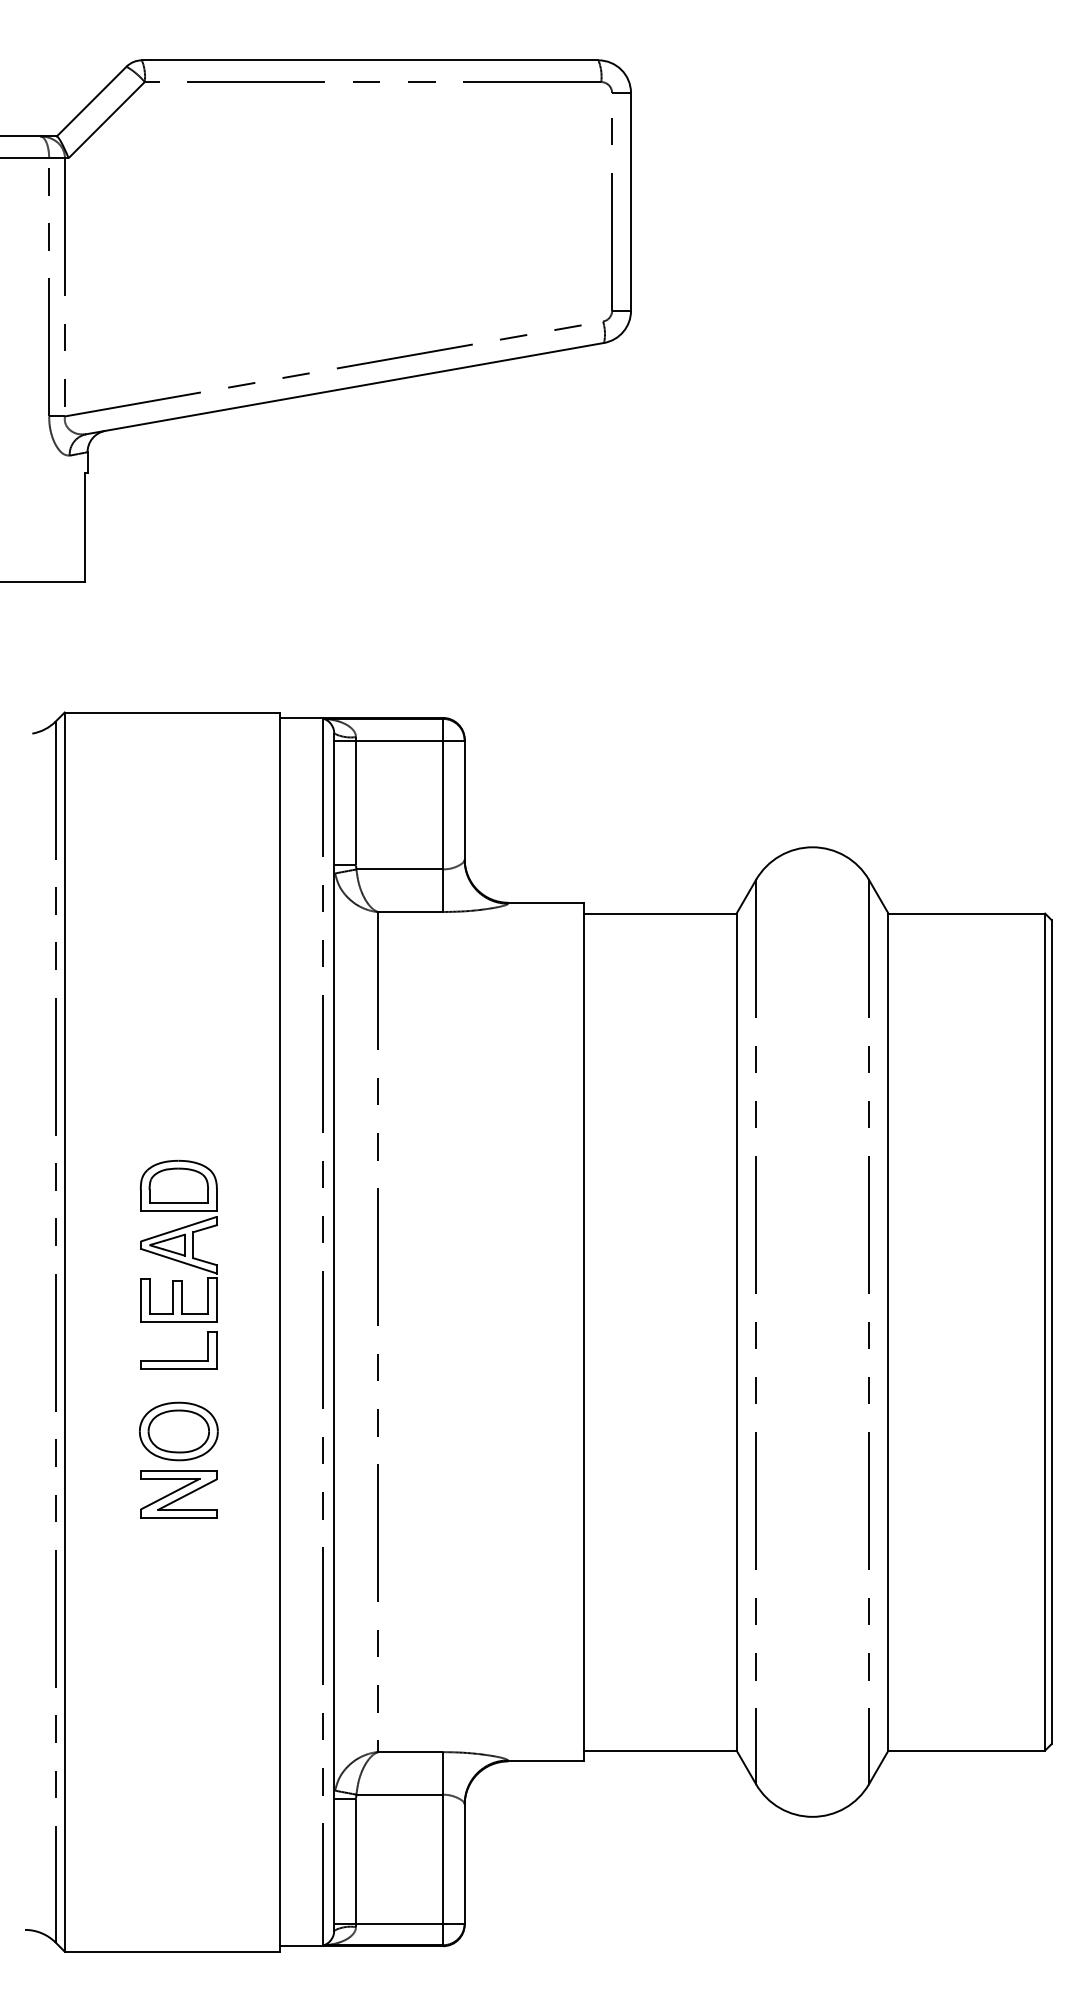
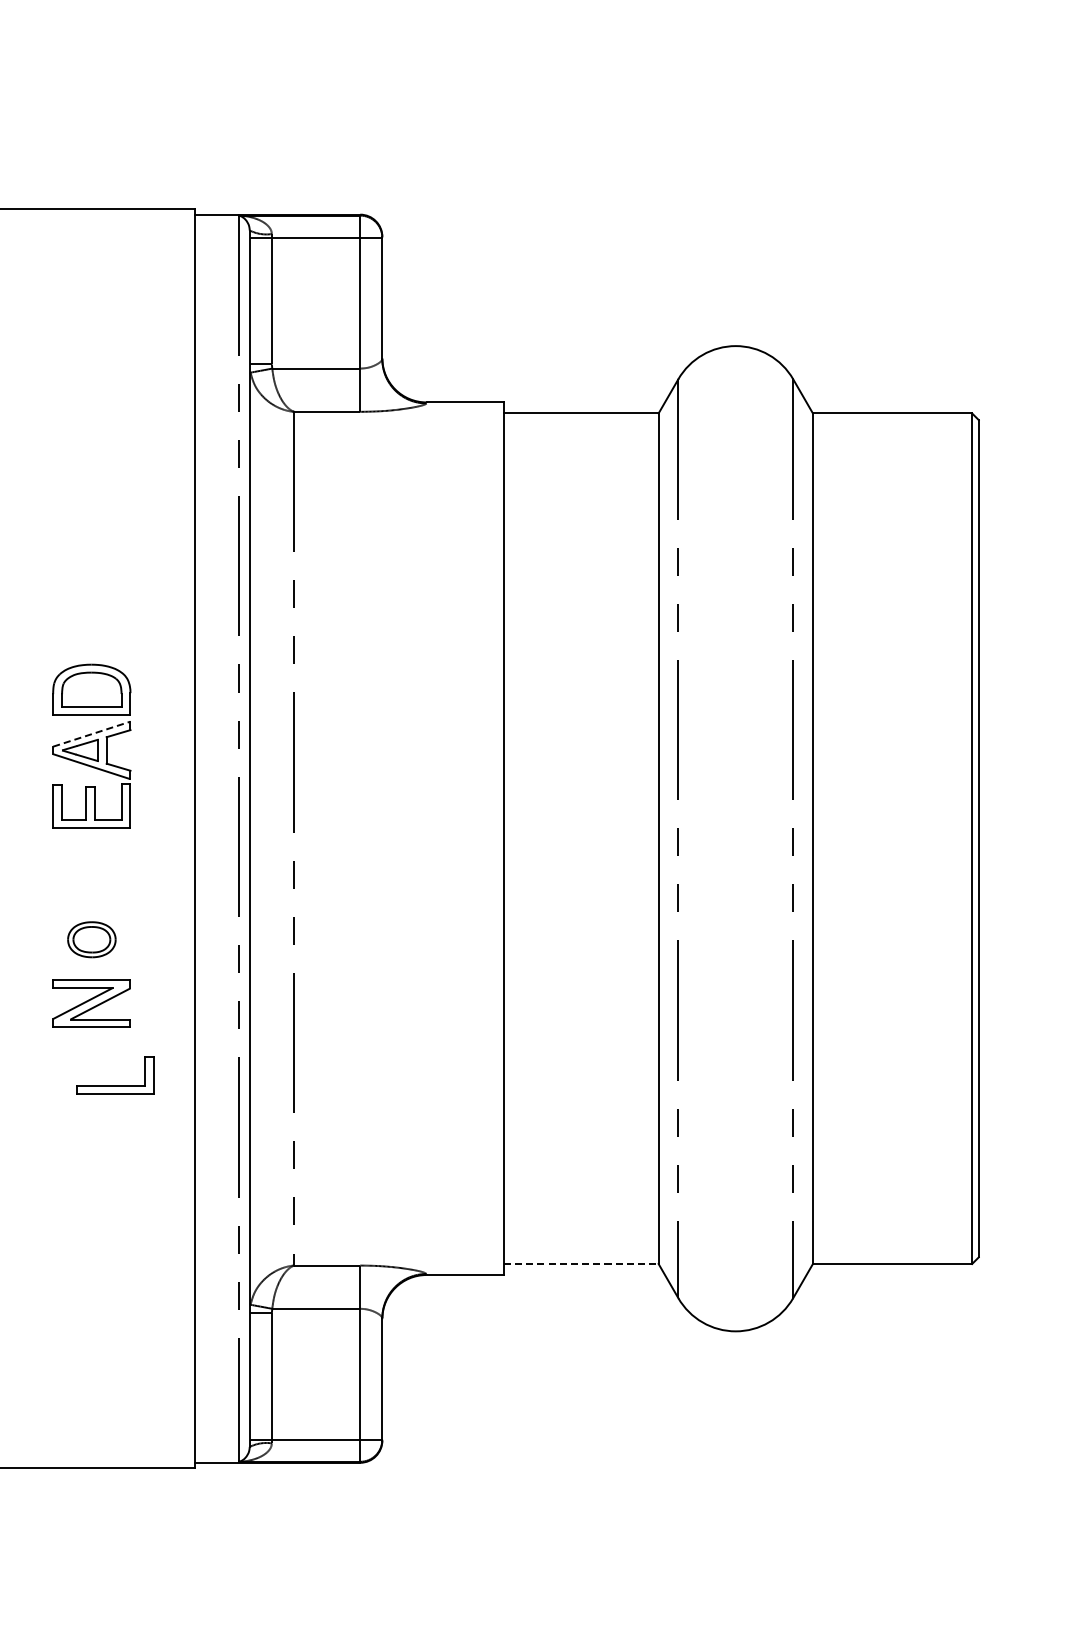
line: (178, 1229) -> (91, 734), solid -> dashed
part: (178, 1360) -> (114, 1086), moved
part: (178, 1431) -> (91, 939), size x0.6
line: (660, 1750) -> (581, 1263), solid -> dashed

